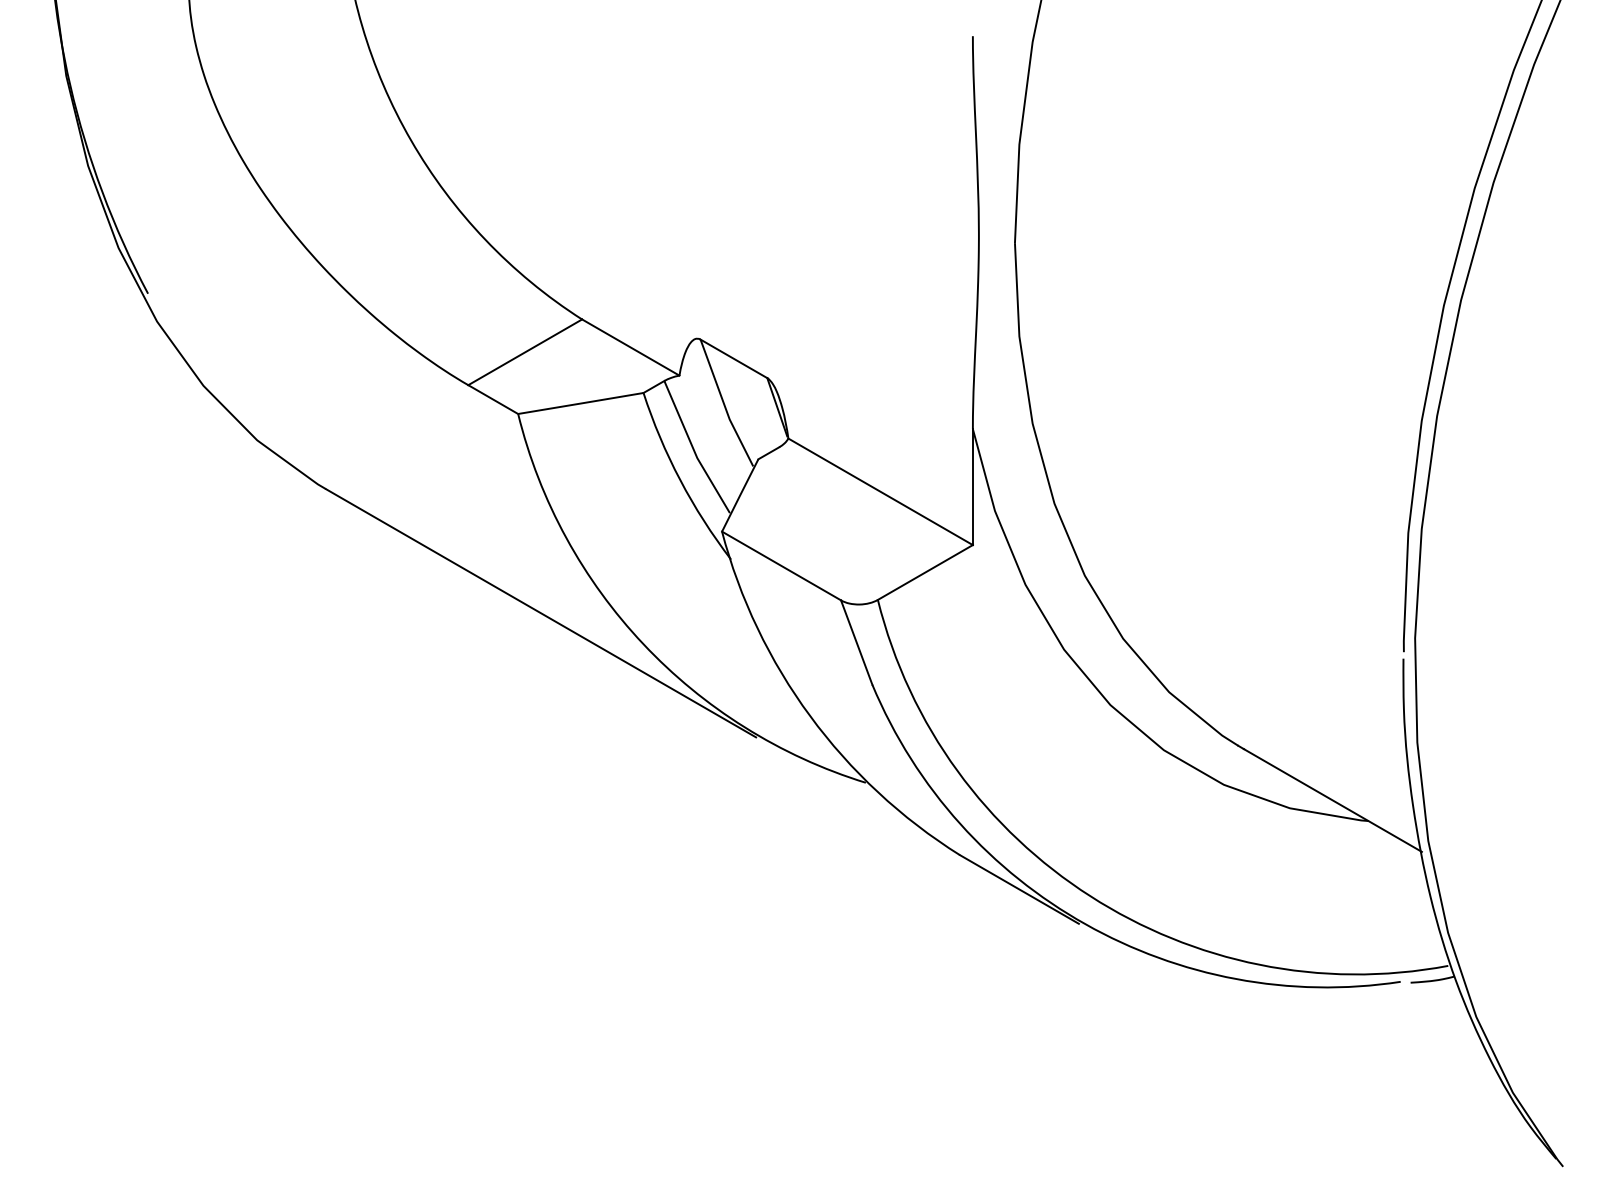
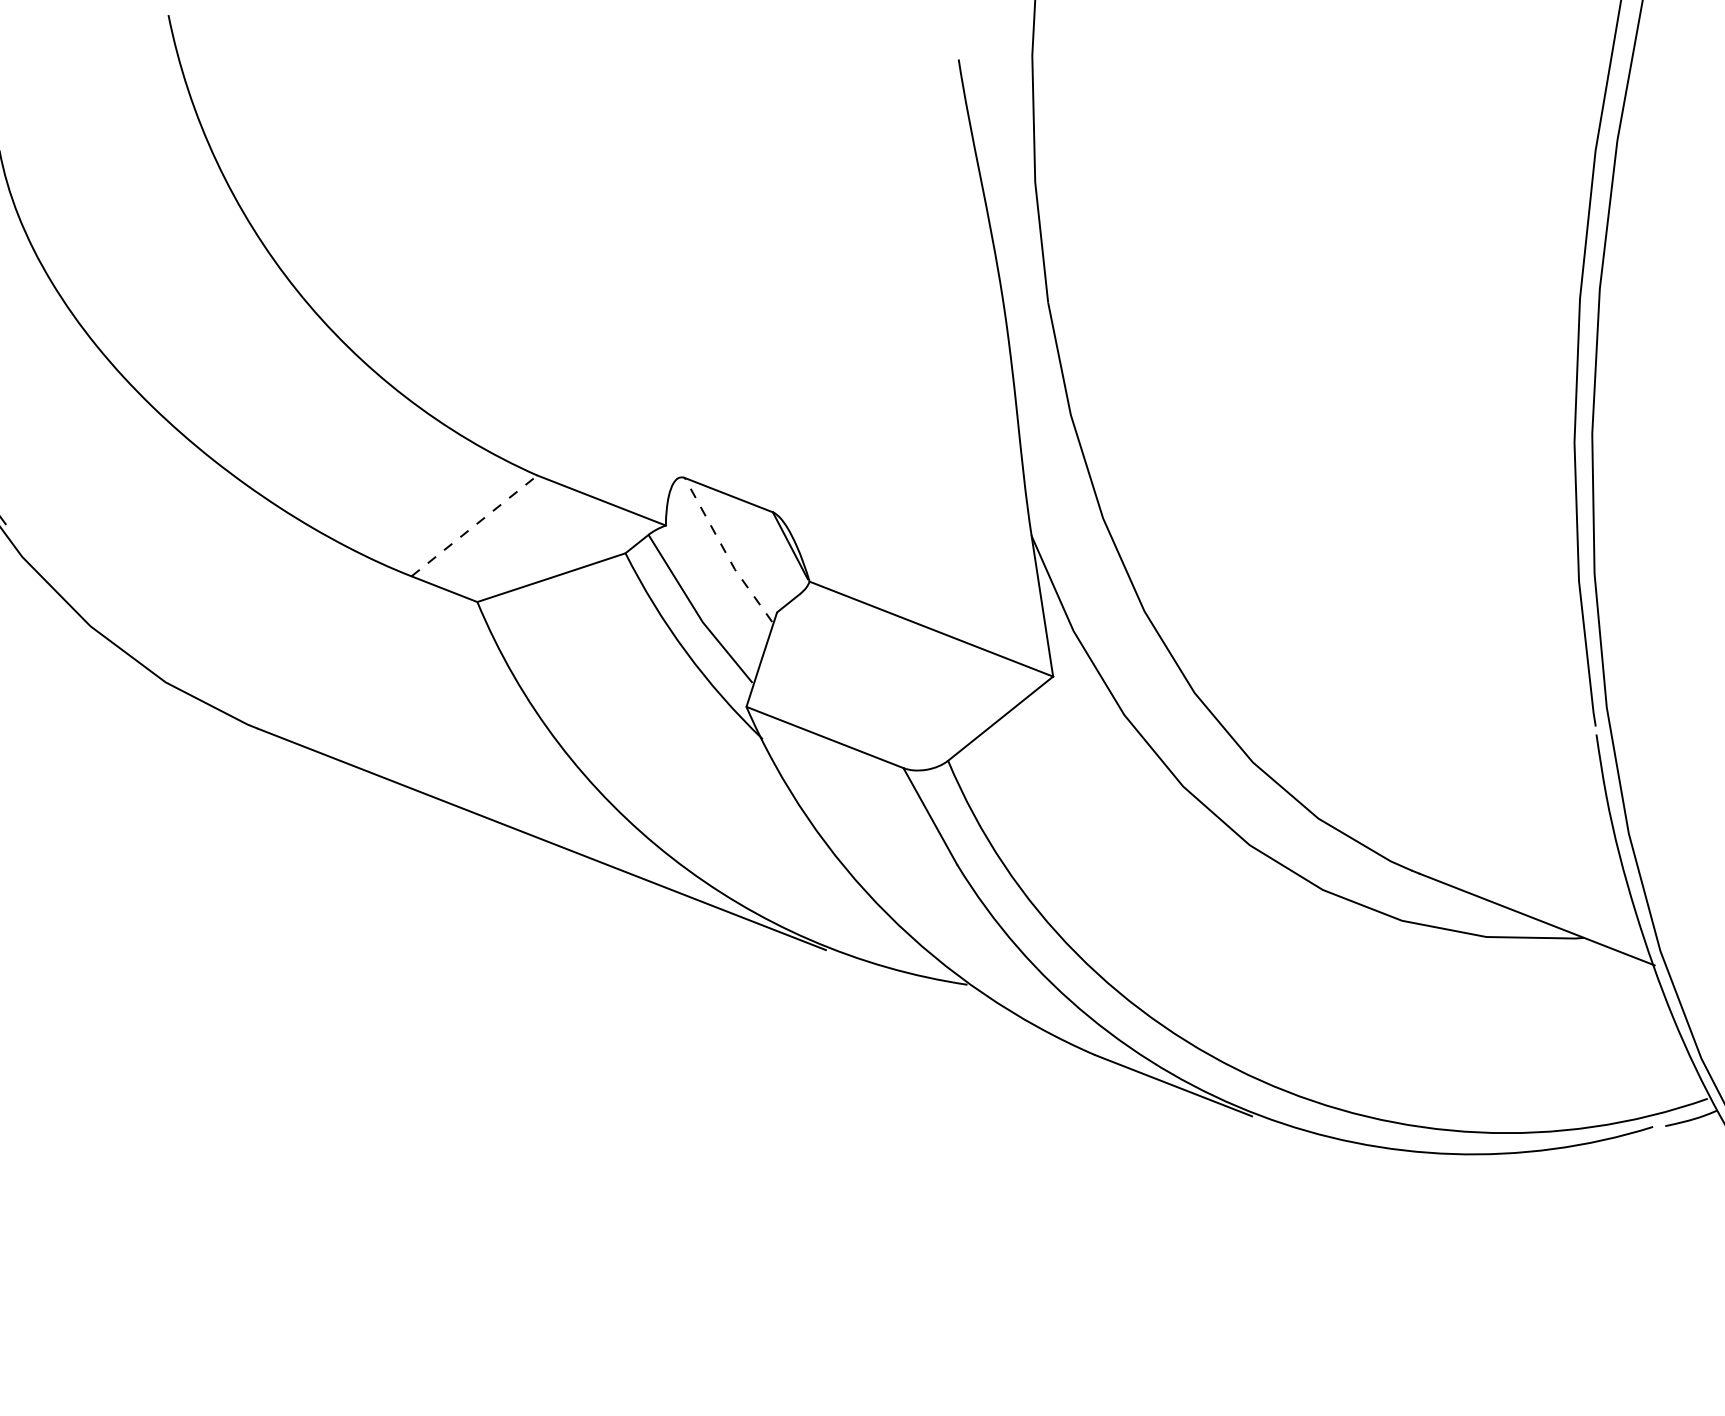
line: (525, 352) -> (474, 526), solid -> dashed
line: (724, 404) -> (725, 552), solid -> dashed

